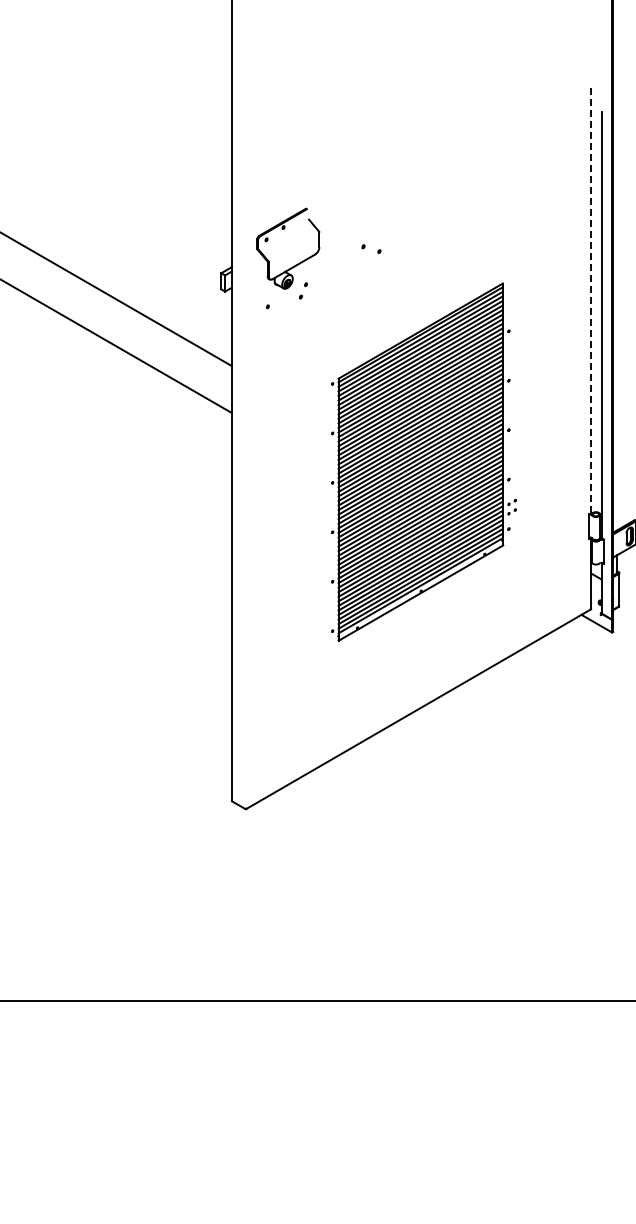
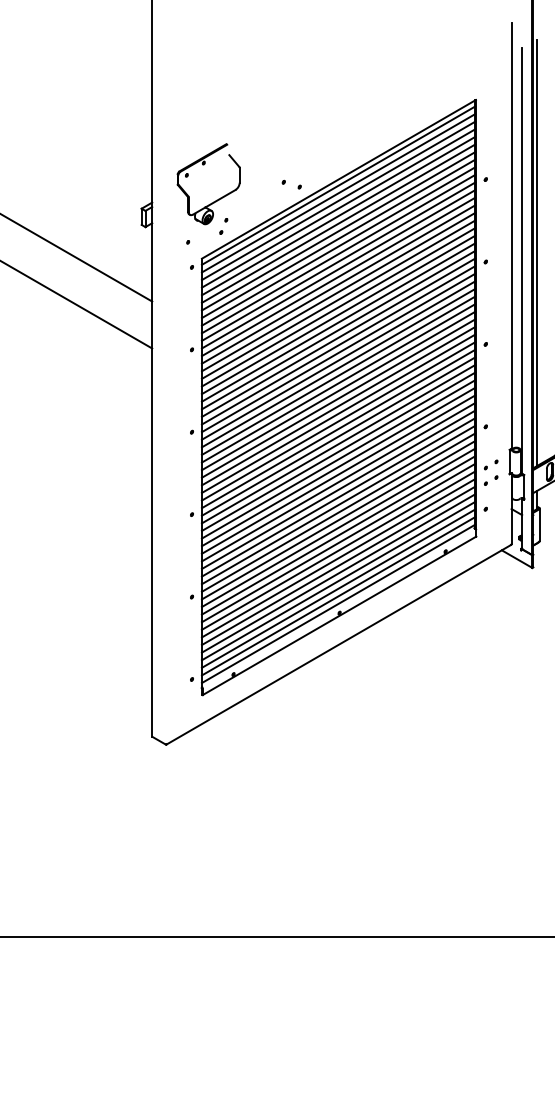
line: (591, 300) -> (511, 235), dashed -> solid
line: (616, 317) -> (536, 252), added
part: (423, 461) -> (343, 396), size x1.67

